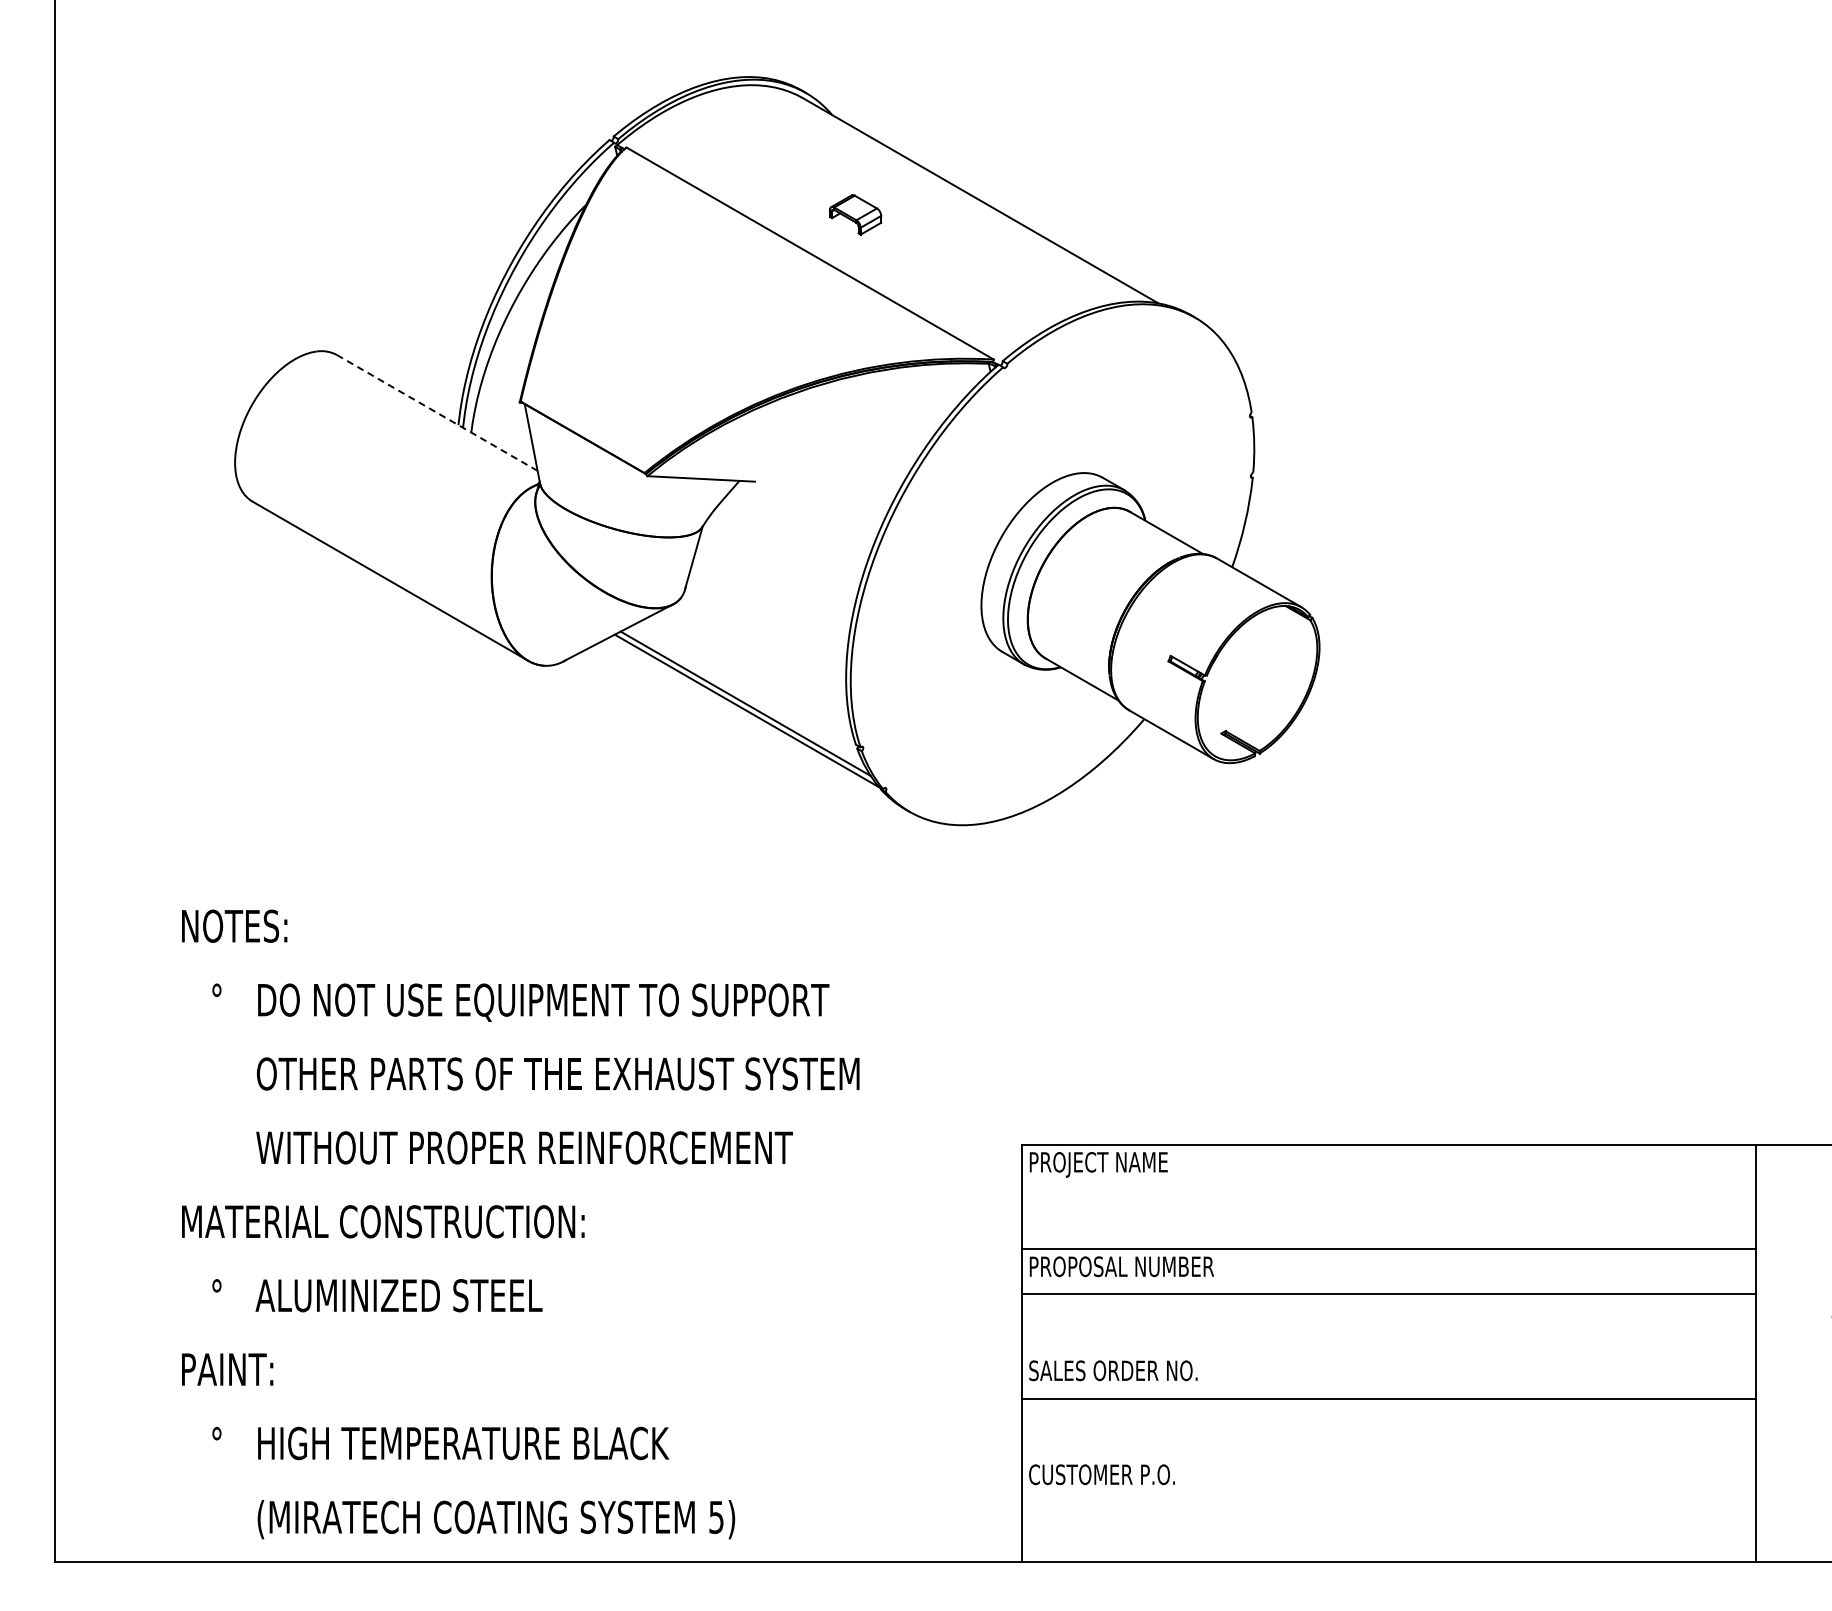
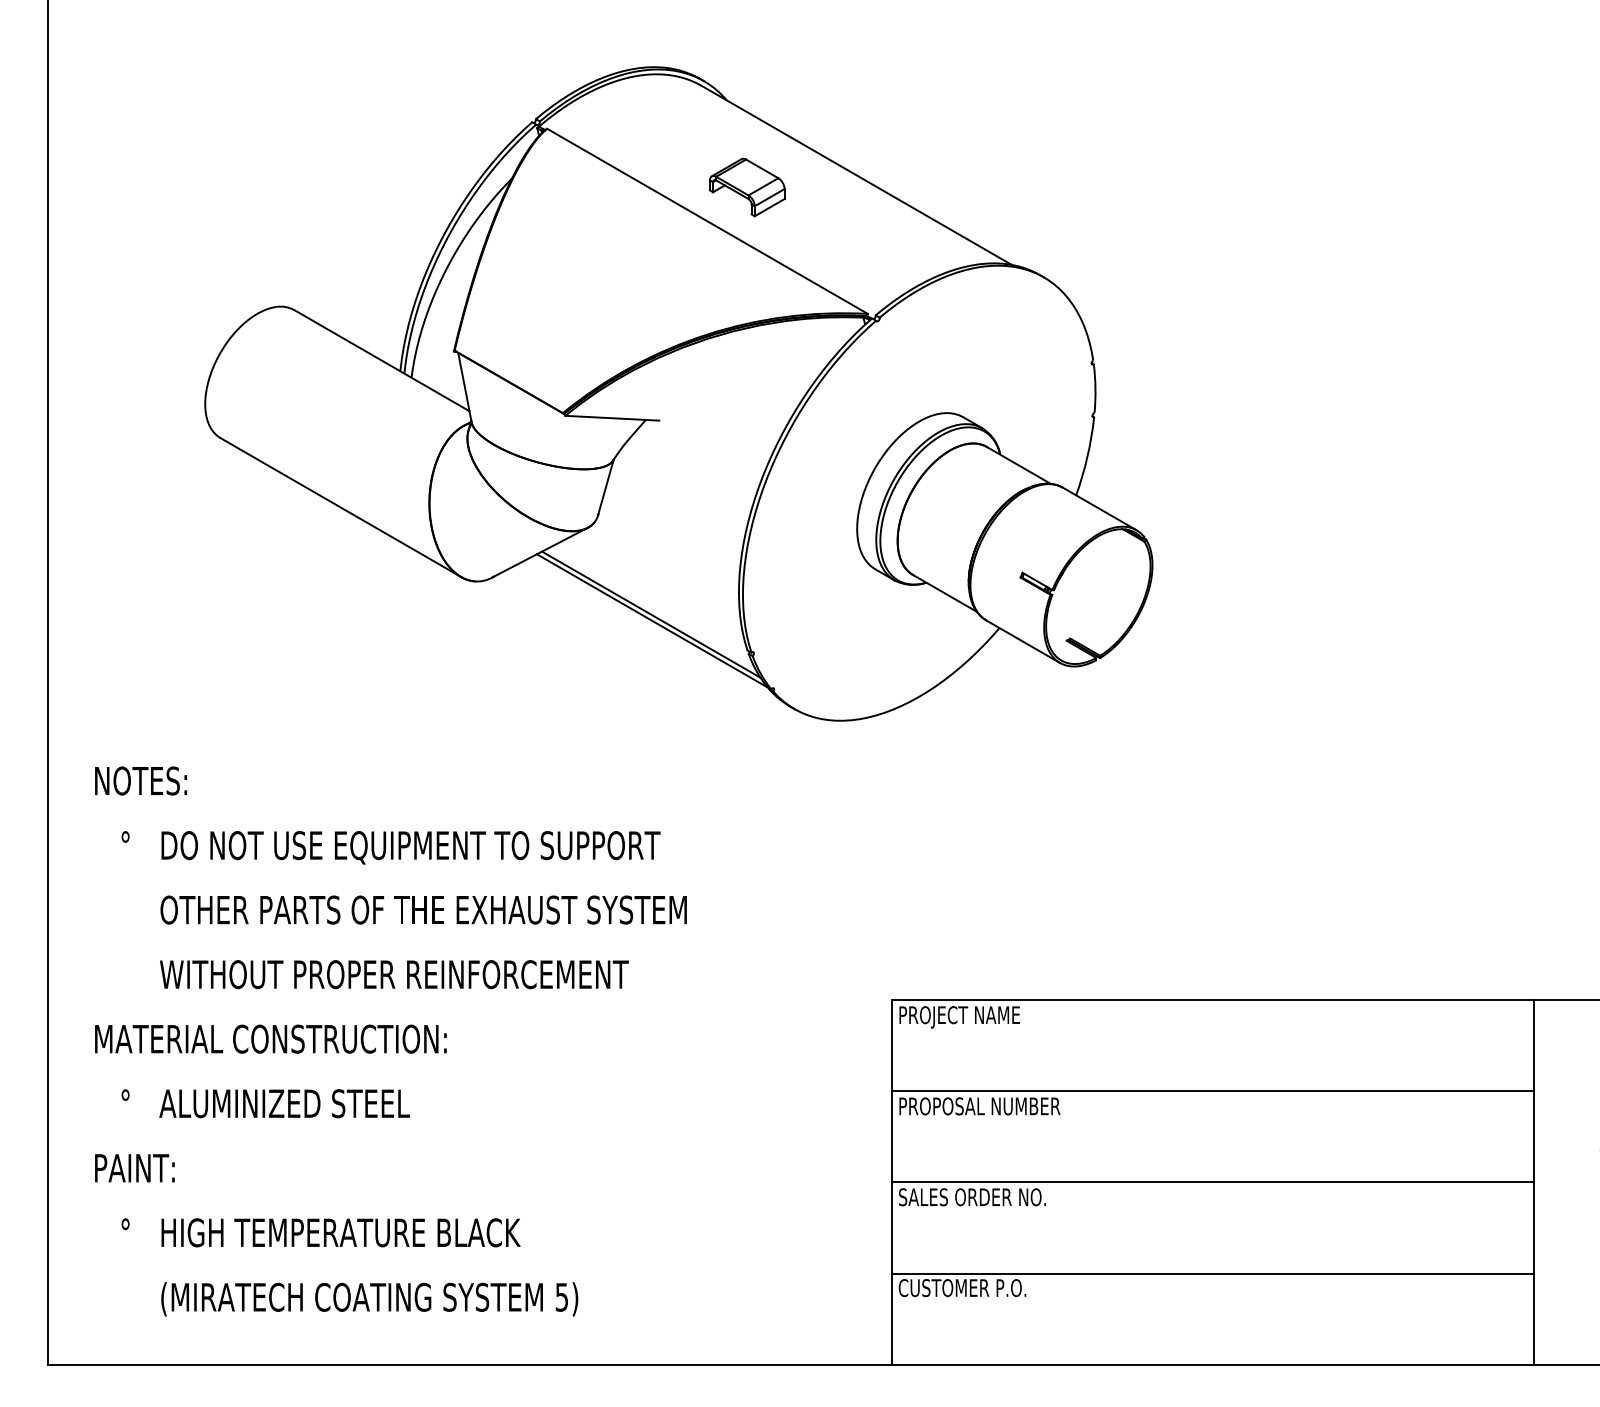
part: (855, 214) -> (747, 187), size x1.67
line: (437, 413) -> (382, 361), dashed -> solid
text: (520, 1224) -> (390, 1041), moved
line: (1388, 1293) -> (1212, 1182), moved
line: (1388, 1399) -> (1212, 1273), moved

